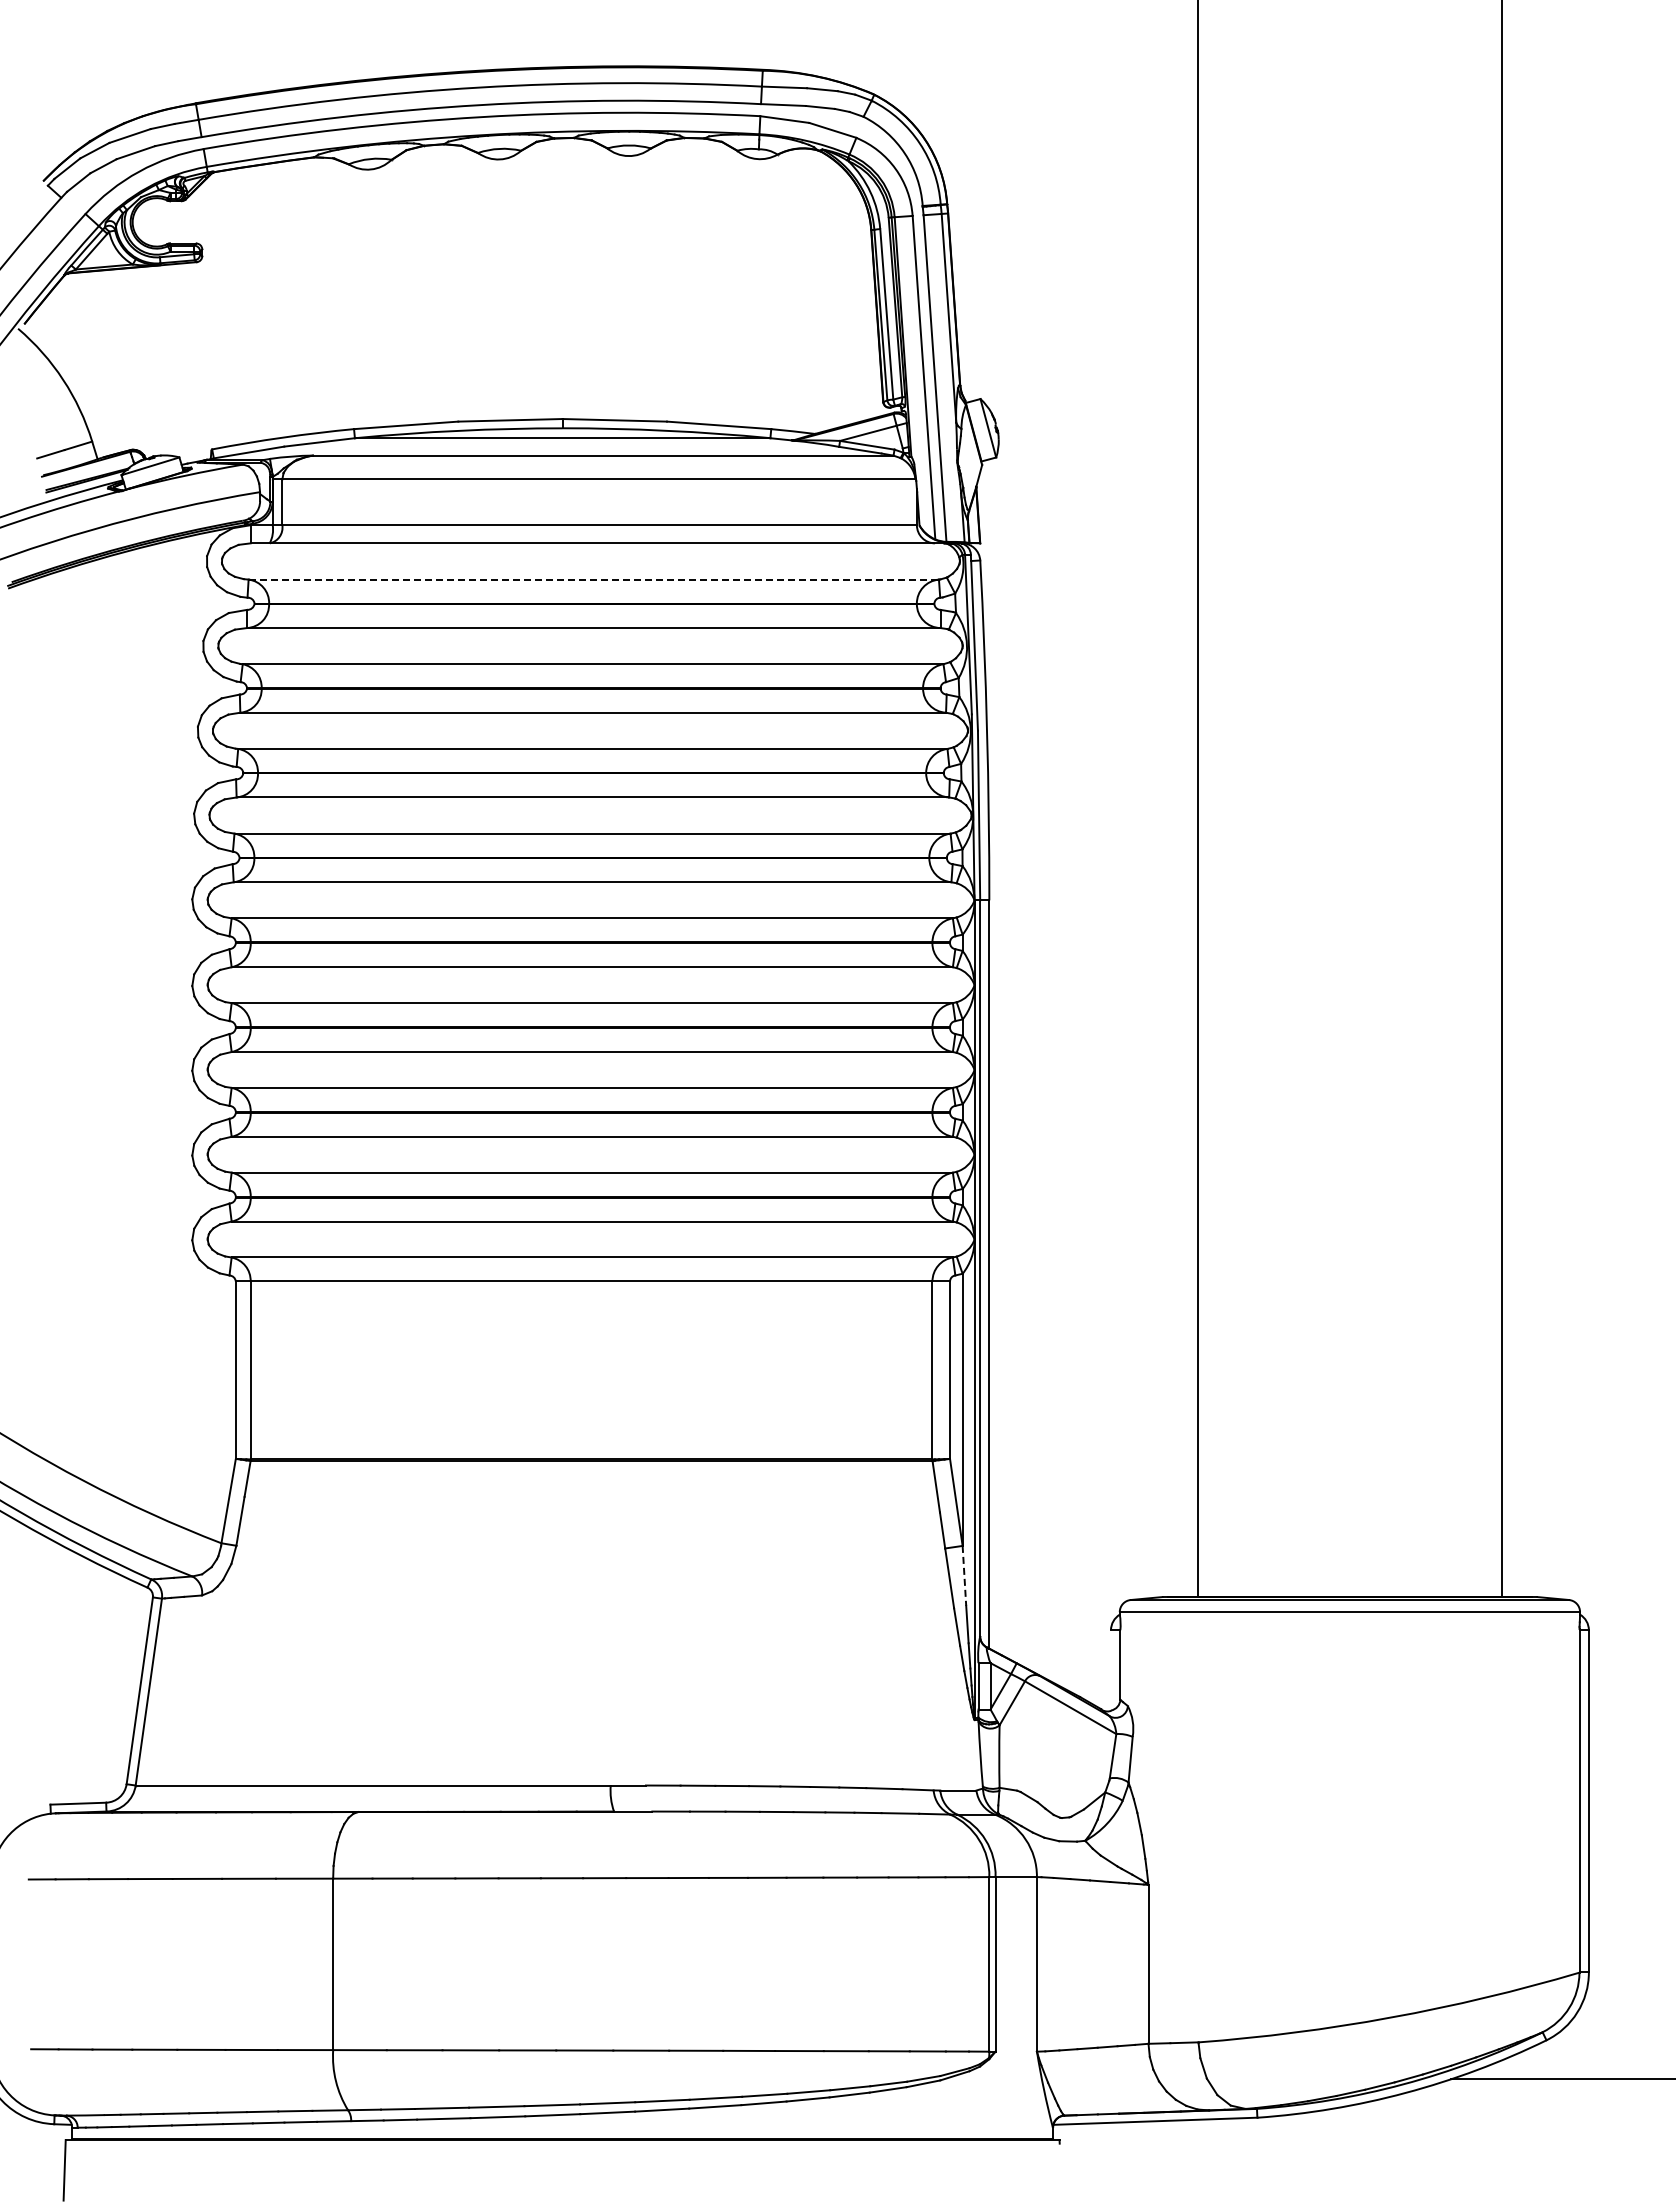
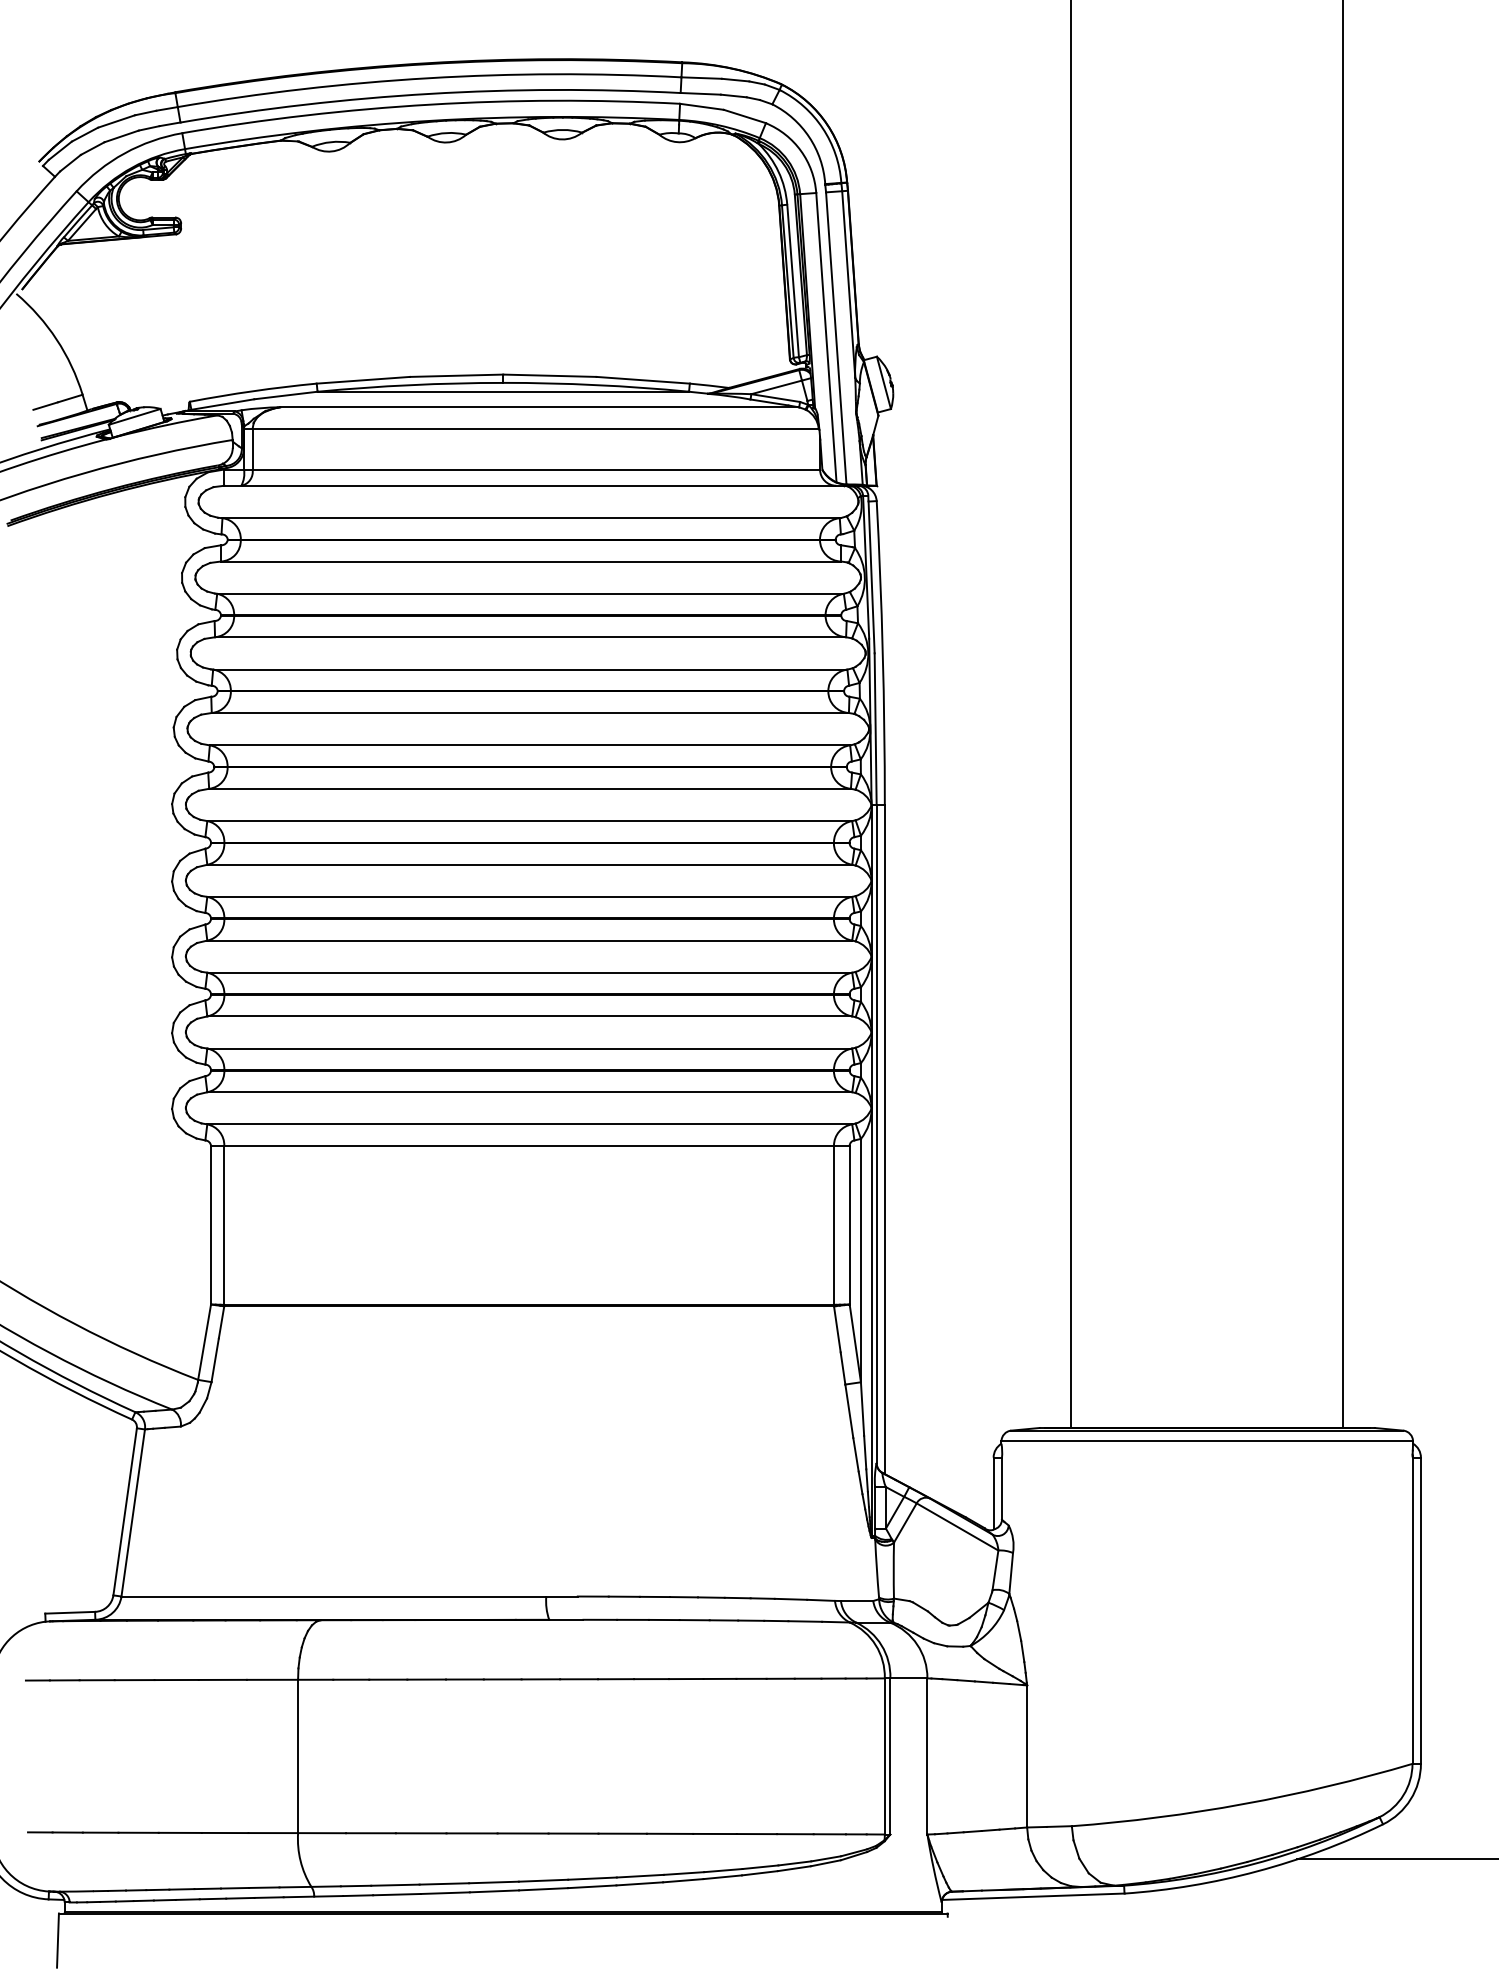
line: (594, 579) -> (531, 518), dashed -> solid
line: (964, 1576) -> (862, 1409), dashed -> solid
line: (1111, 1670) -> (994, 1493), added

